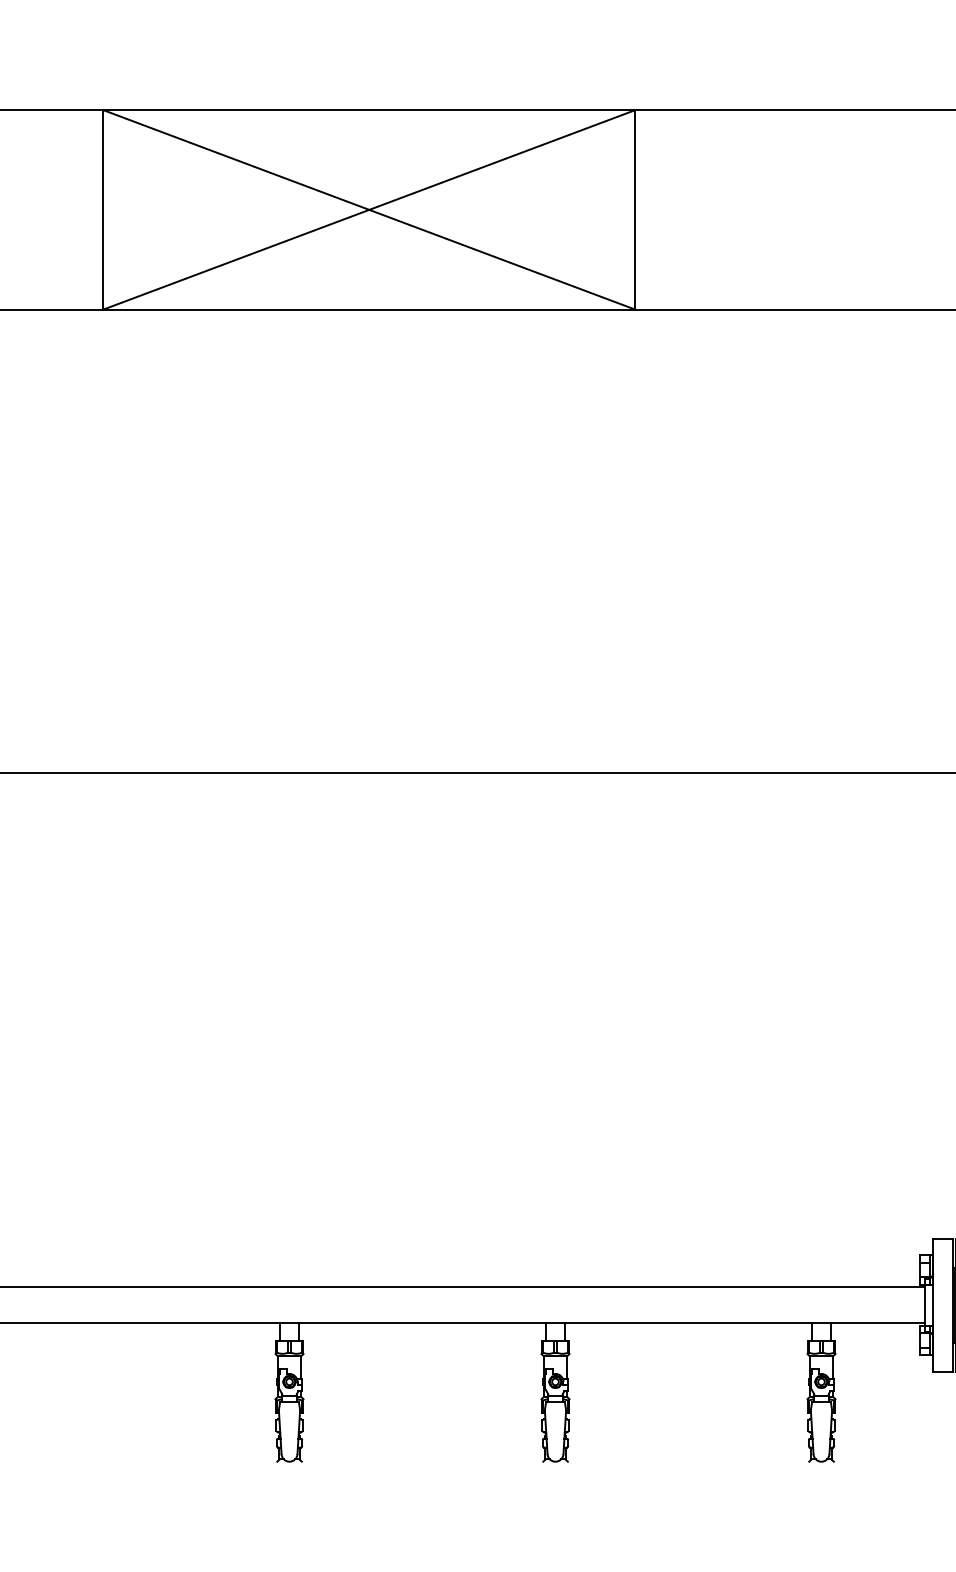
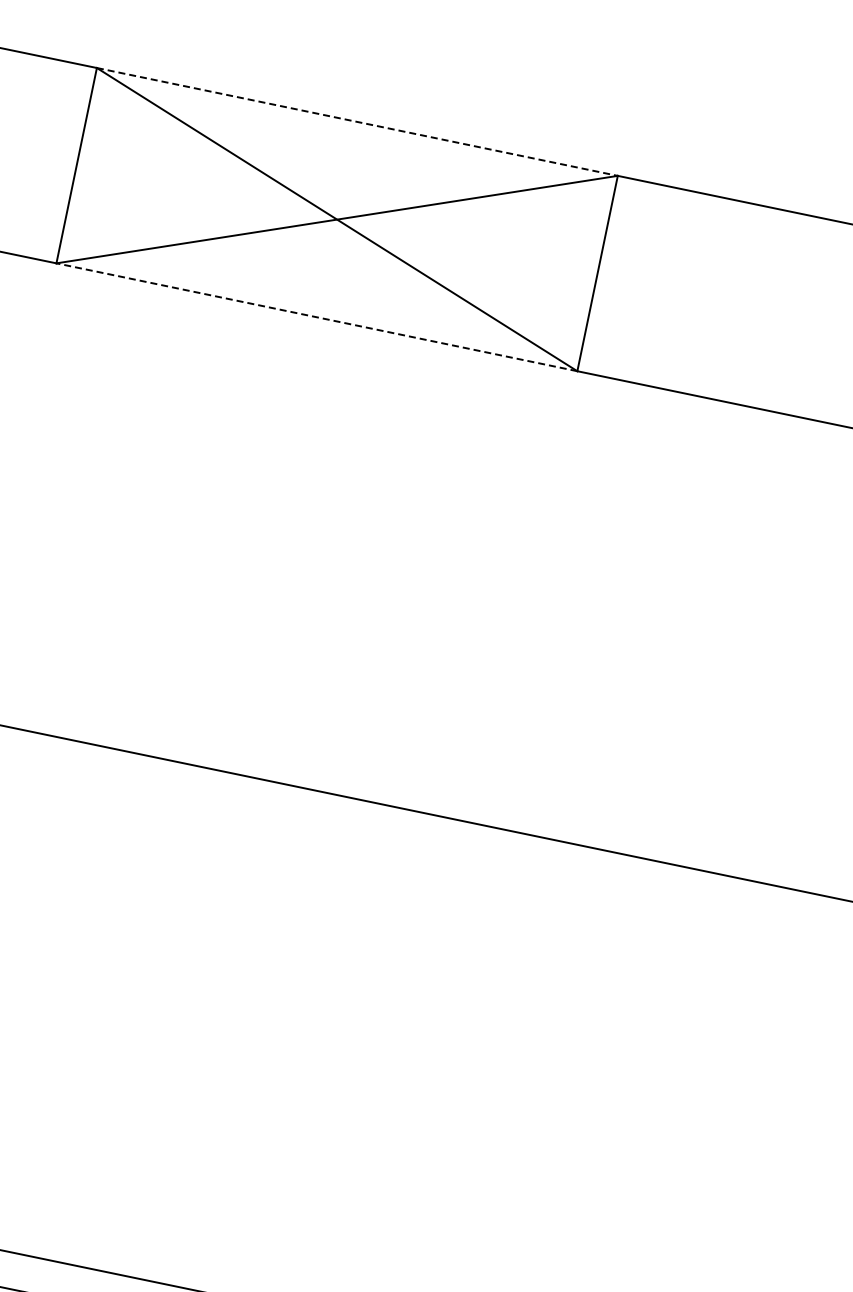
line: (369, 110) -> (357, 122), solid -> dashed
line: (369, 309) -> (317, 317), solid -> dashed

